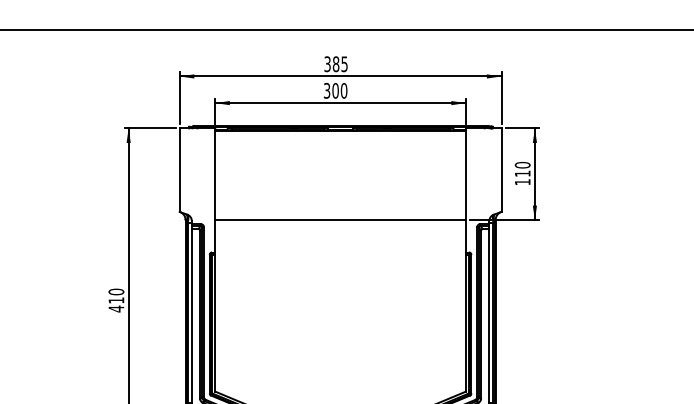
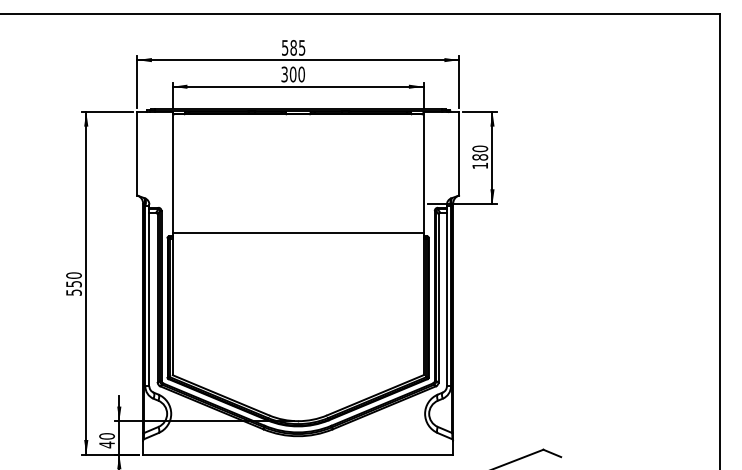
text: (327, 63) -> (285, 47), 385 -> 585
text: (522, 173) -> (480, 157), 110 -> 180
line: (339, 219) -> (297, 232), moved
text: (115, 304) -> (73, 288), 410 -> 550

